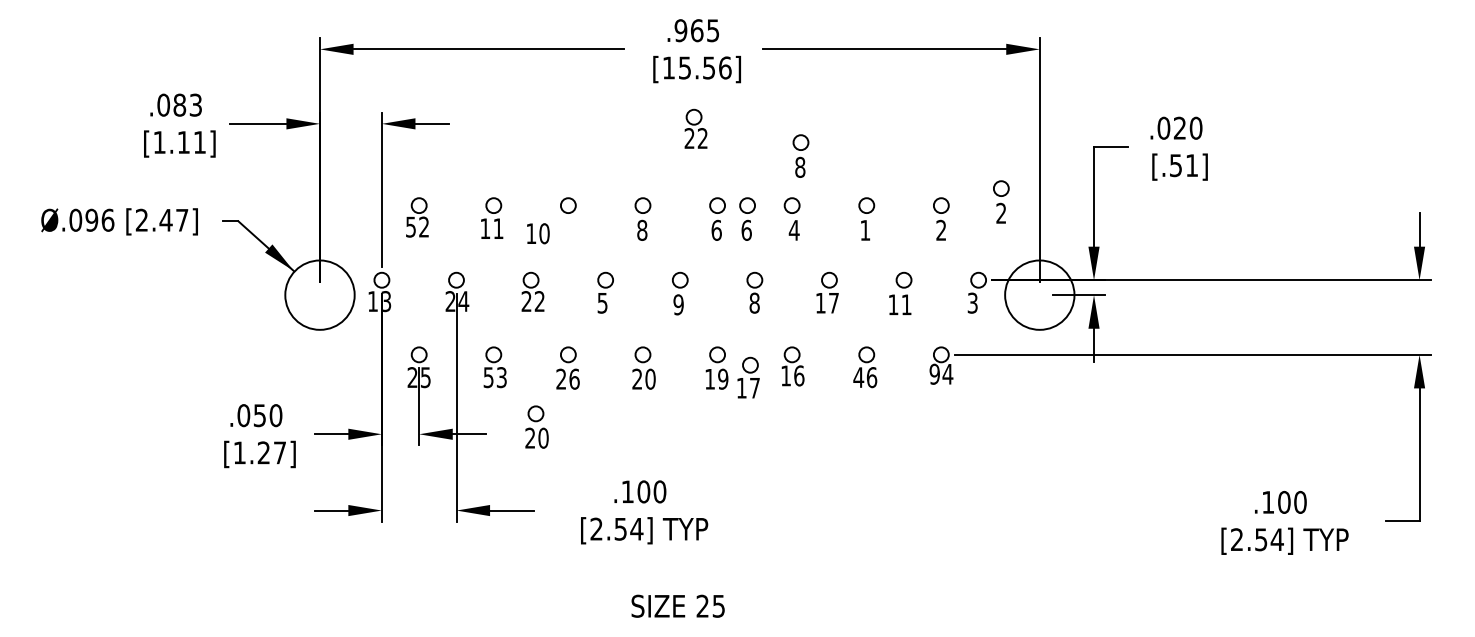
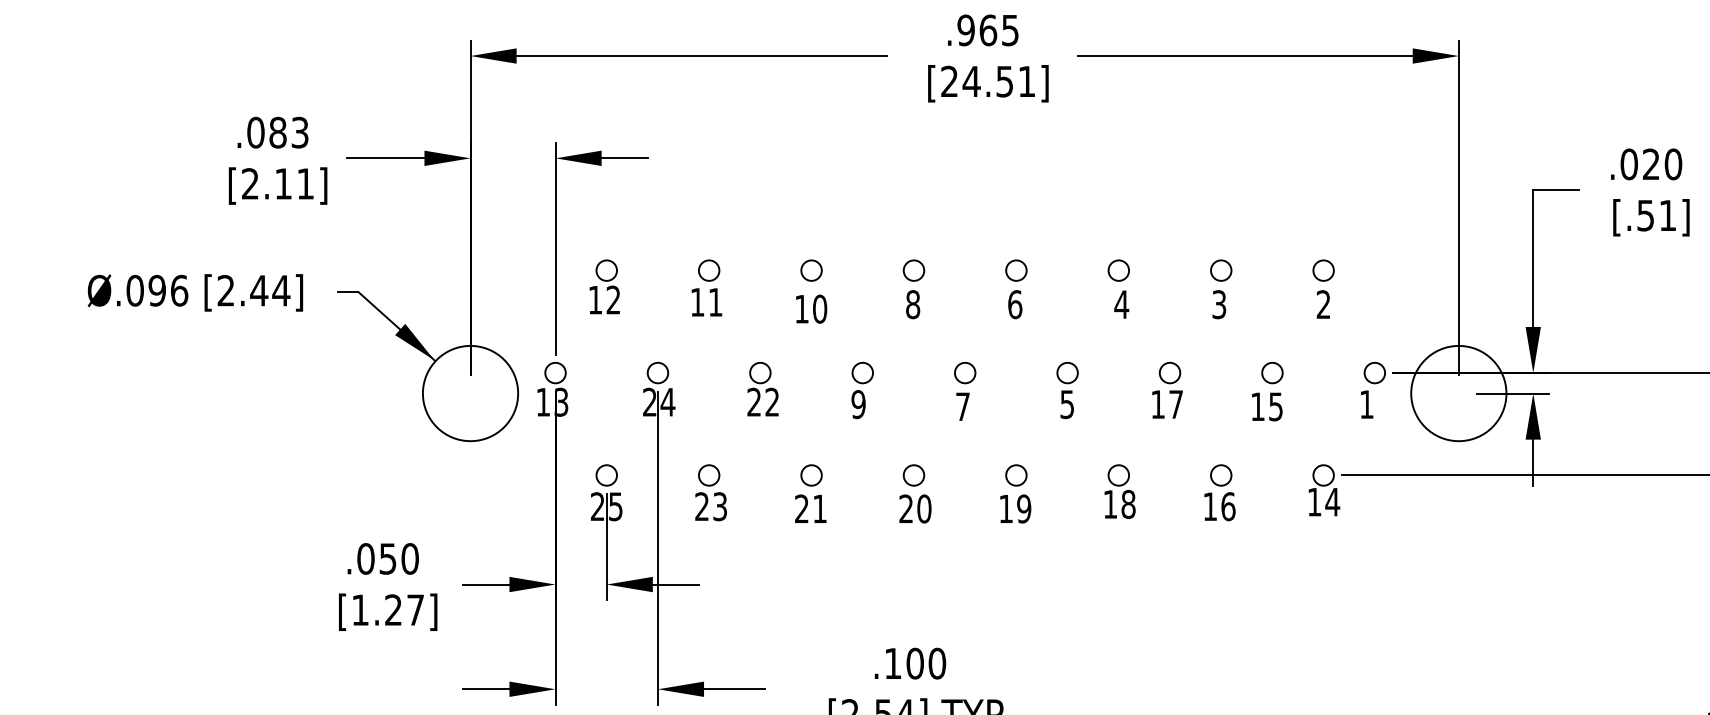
text: (696, 67) -> (987, 80), [15.56] -> [24.51]
part: (695, 128) -> (986, 164), removed
text: (159, 142) -> (250, 183), [1.11] -> [2.11]
part: (800, 155) -> (1130, 201), removed
part: (1001, 201) -> (1406, 264), removed
part: (747, 218) -> (1057, 288), removed
text: (181, 220) -> (280, 291), [2.47] -> [2.44]
text: (410, 226) -> (594, 299), 52 -> 12
text: (865, 229) -> (1219, 303), 1 -> 3
text: (538, 233) -> (811, 308), moved
text: (602, 302) -> (858, 403), 5 -> 9
text: (754, 302) -> (1067, 403), 8 -> 5
text: (972, 302) -> (1366, 403), 3 -> 1
text: (678, 304) -> (962, 406), 9 -> 7
text: (906, 304) -> (1275, 406), 11 -> 15
text: (934, 373) -> (1314, 501), 94 -> 14
text: (799, 375) -> (1128, 503), 16 -> 18
text: (488, 377) -> (701, 506), 53 -> 23
part: (748, 377) -> (1058, 506), removed
text: (858, 377) -> (1209, 506), 46 -> 16
text: (574, 378) -> (819, 507), 26 -> 21
part: (536, 426) -> (767, 573), removed

